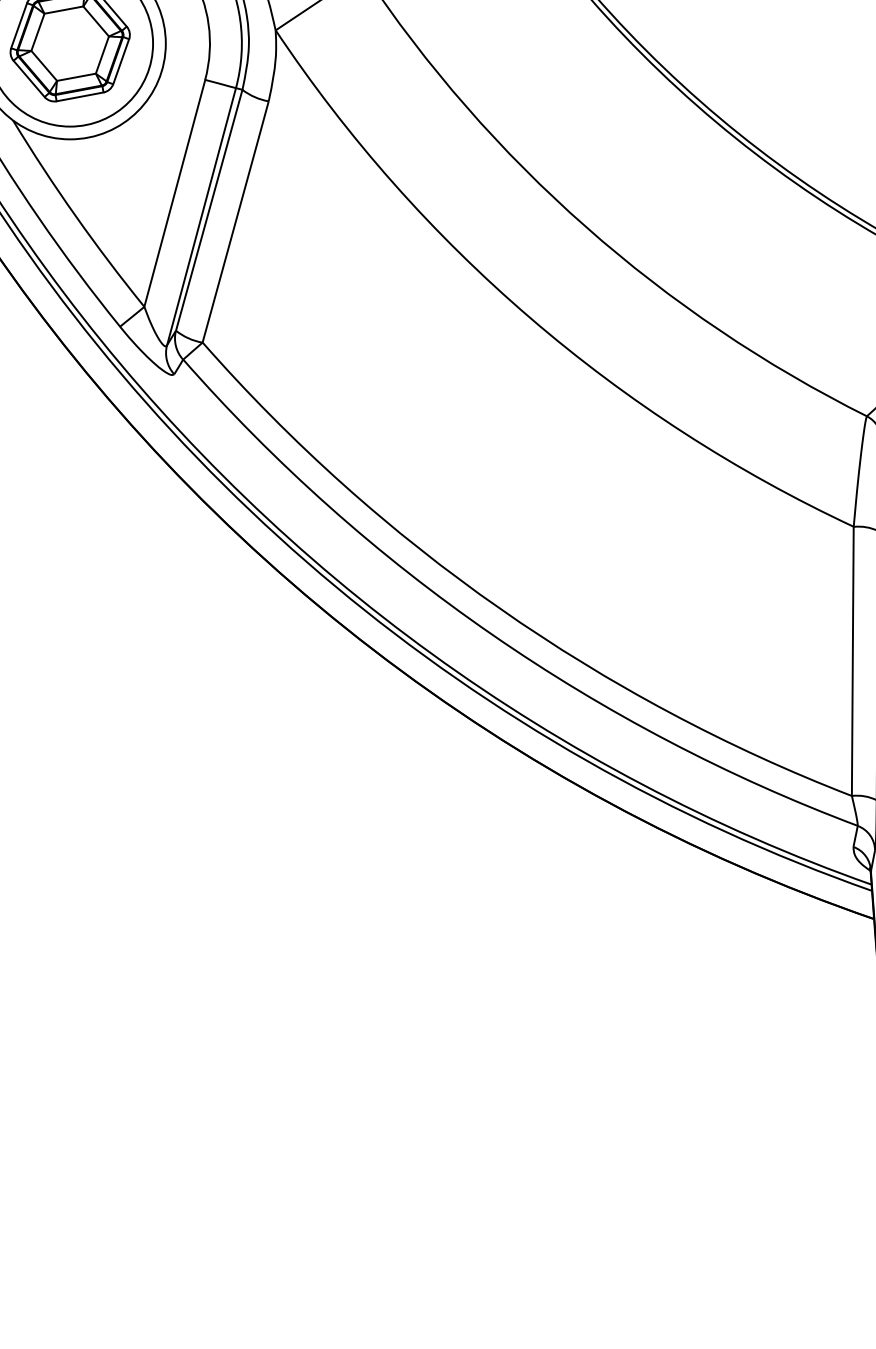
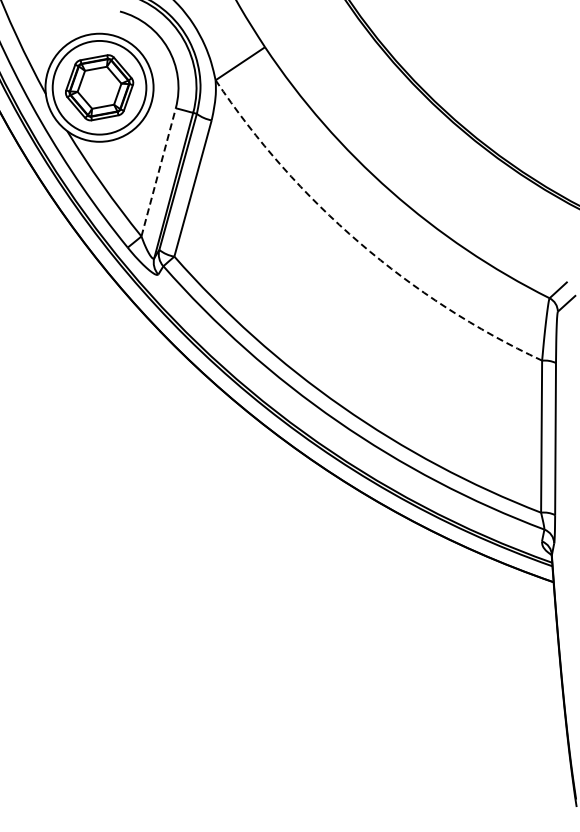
line: (174, 191) -> (158, 171), solid -> dashed
arc: (530, 317) -> (359, 242), solid -> dashed

